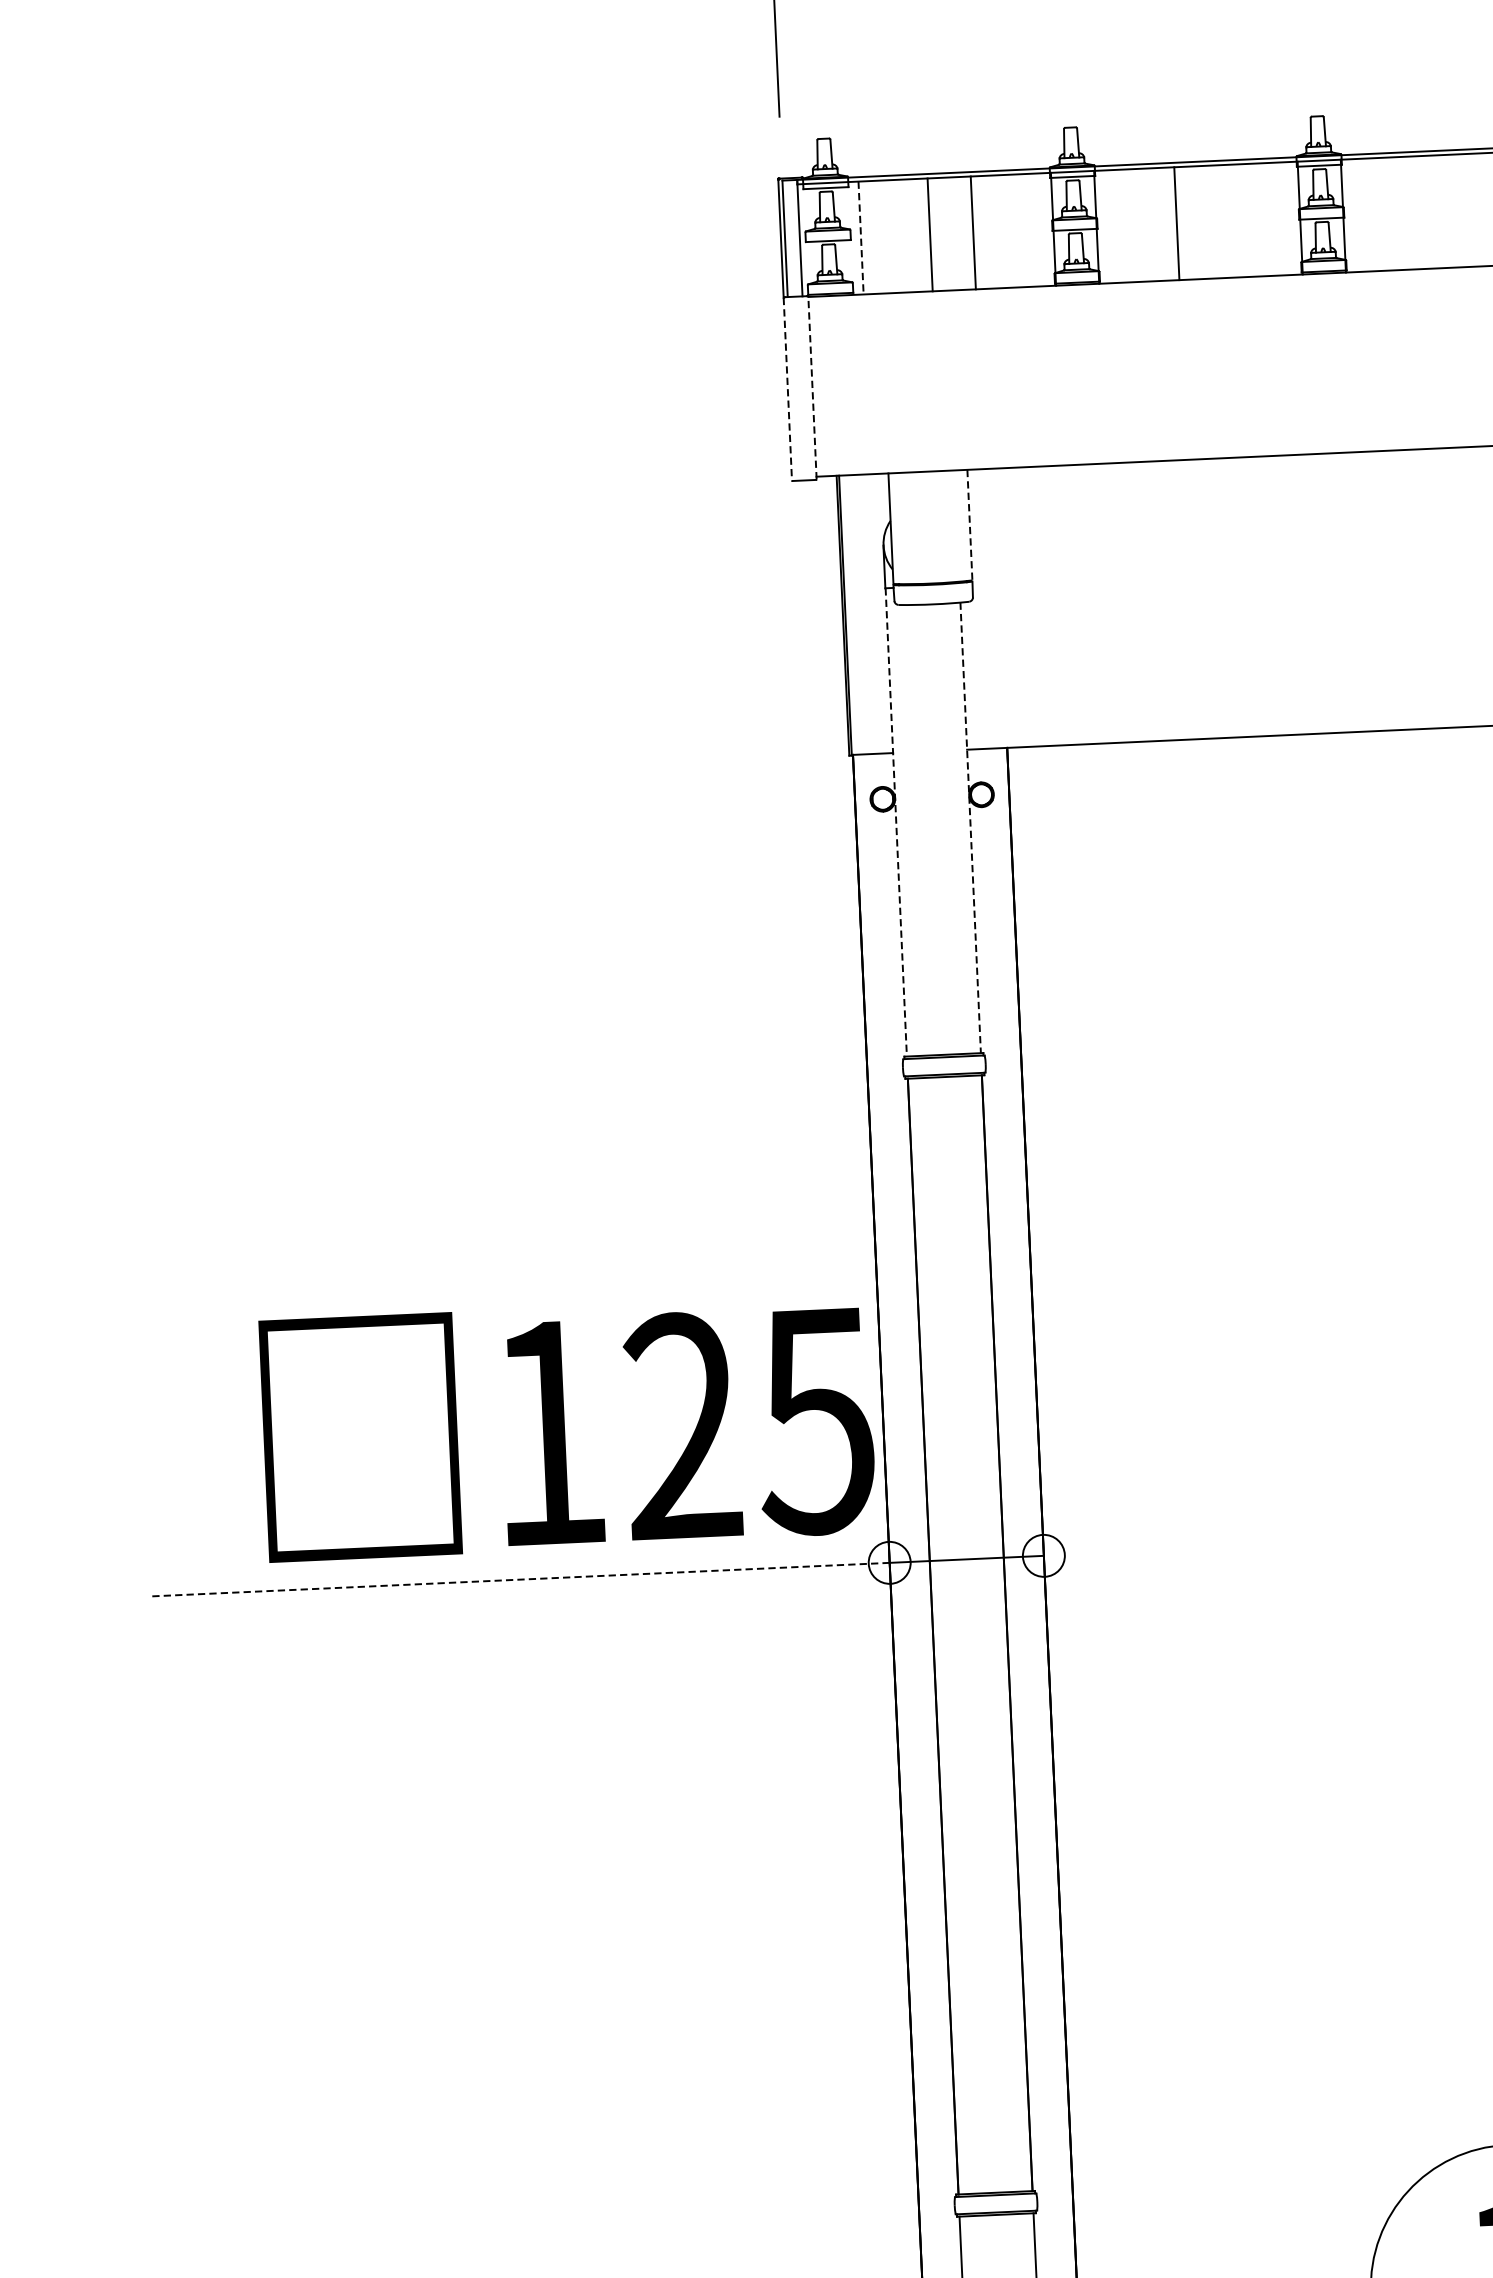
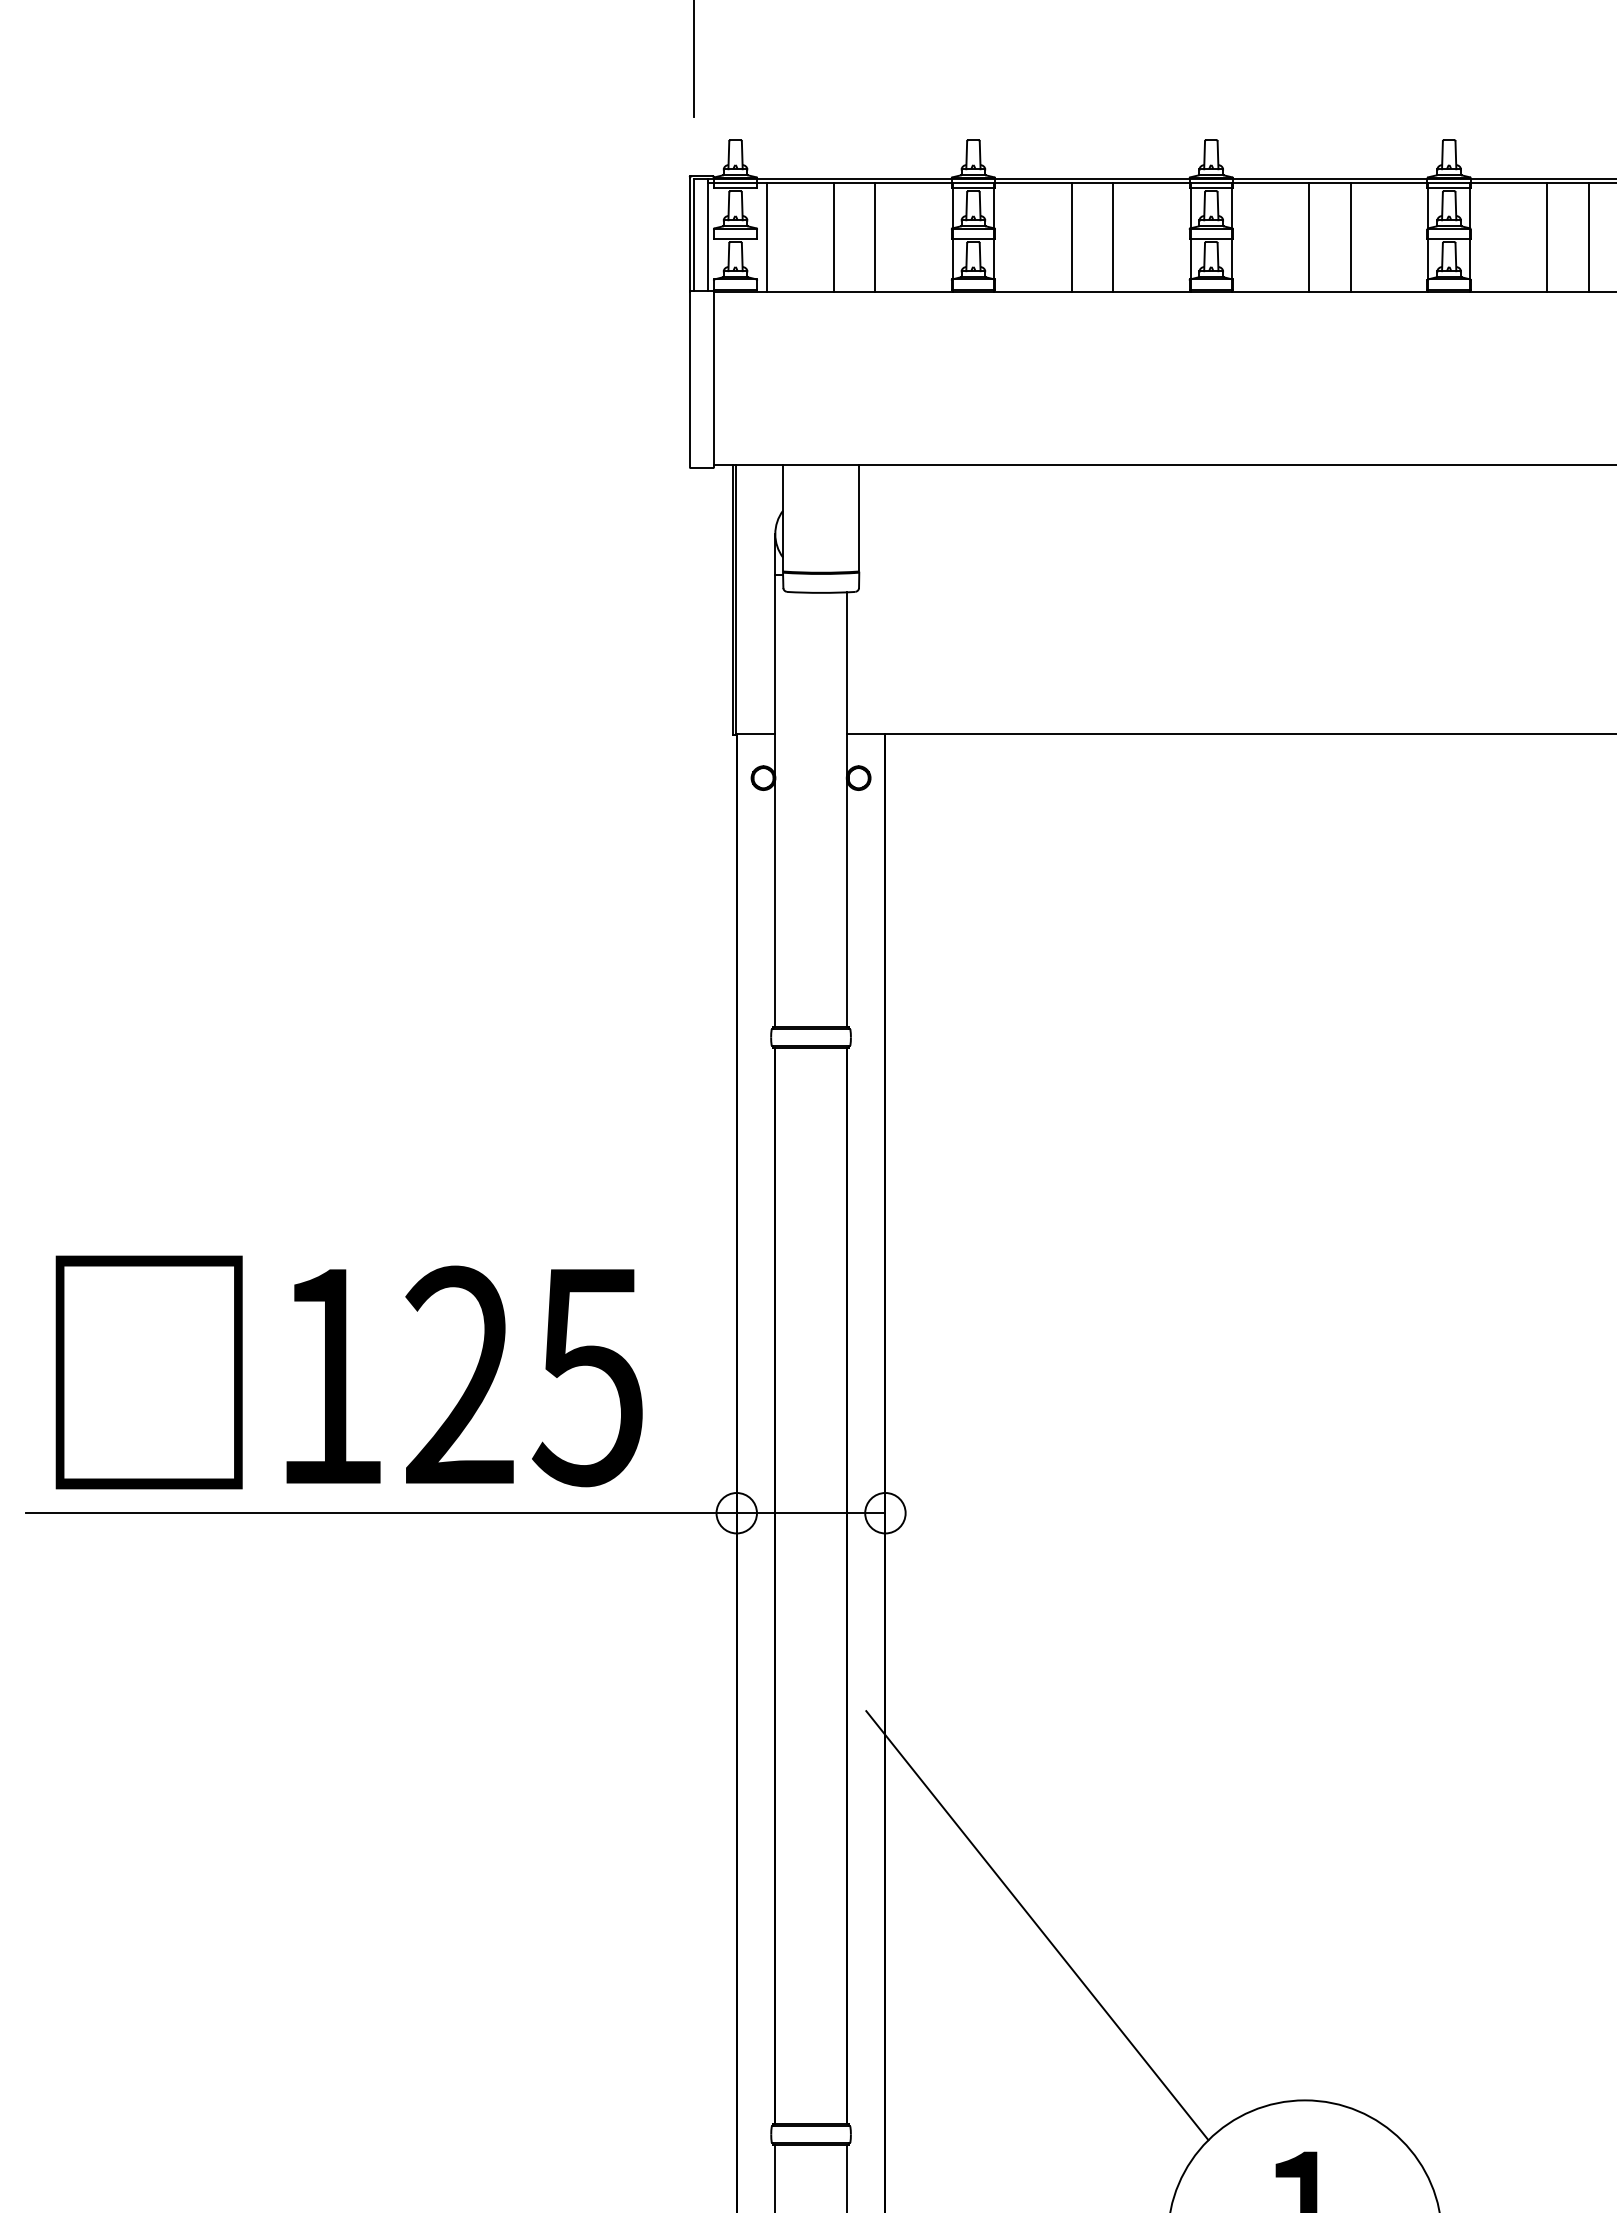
line: (1467, 209) -> (1351, 236), added
line: (1423, 211) -> (1309, 236), added
line: (1220, 220) -> (1113, 236), added
line: (861, 238) -> (767, 237), dashed -> solid
line: (812, 387) -> (713, 378), dashed -> solid
line: (788, 389) -> (690, 379), dashed -> solid
line: (970, 525) -> (859, 518), dashed -> solid
line: (896, 822) -> (775, 801), dashed -> solid
line: (970, 828) -> (846, 810), dashed -> solid
text: (567, 1428) -> (348, 1372), moved
line: (521, 1579) -> (381, 1513), dashed -> solid
line: (1221, 1976) -> (1037, 1925), added

